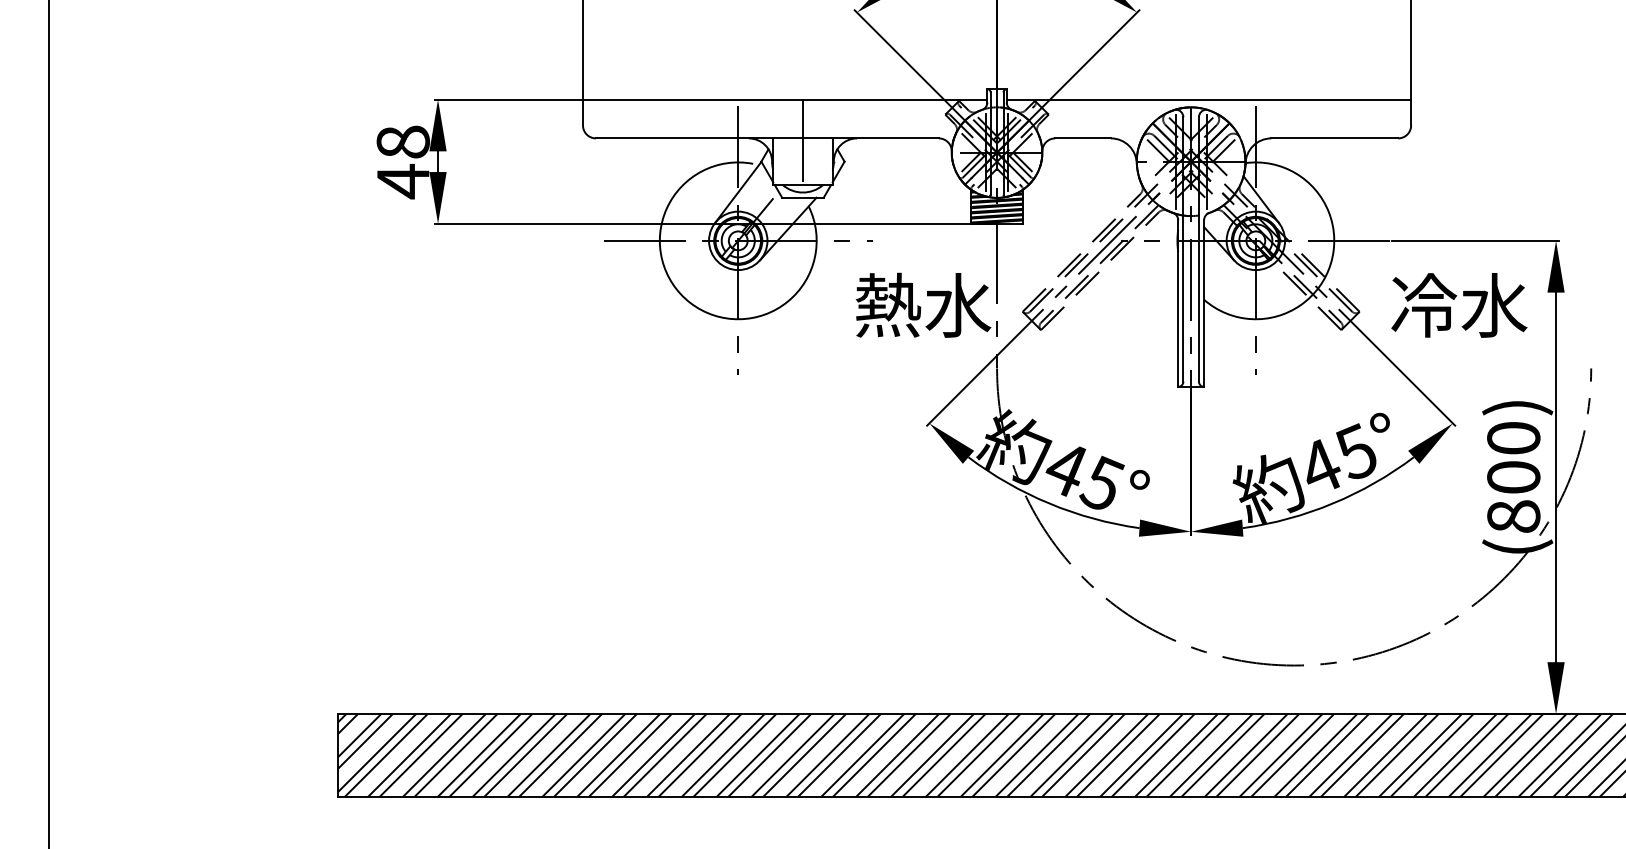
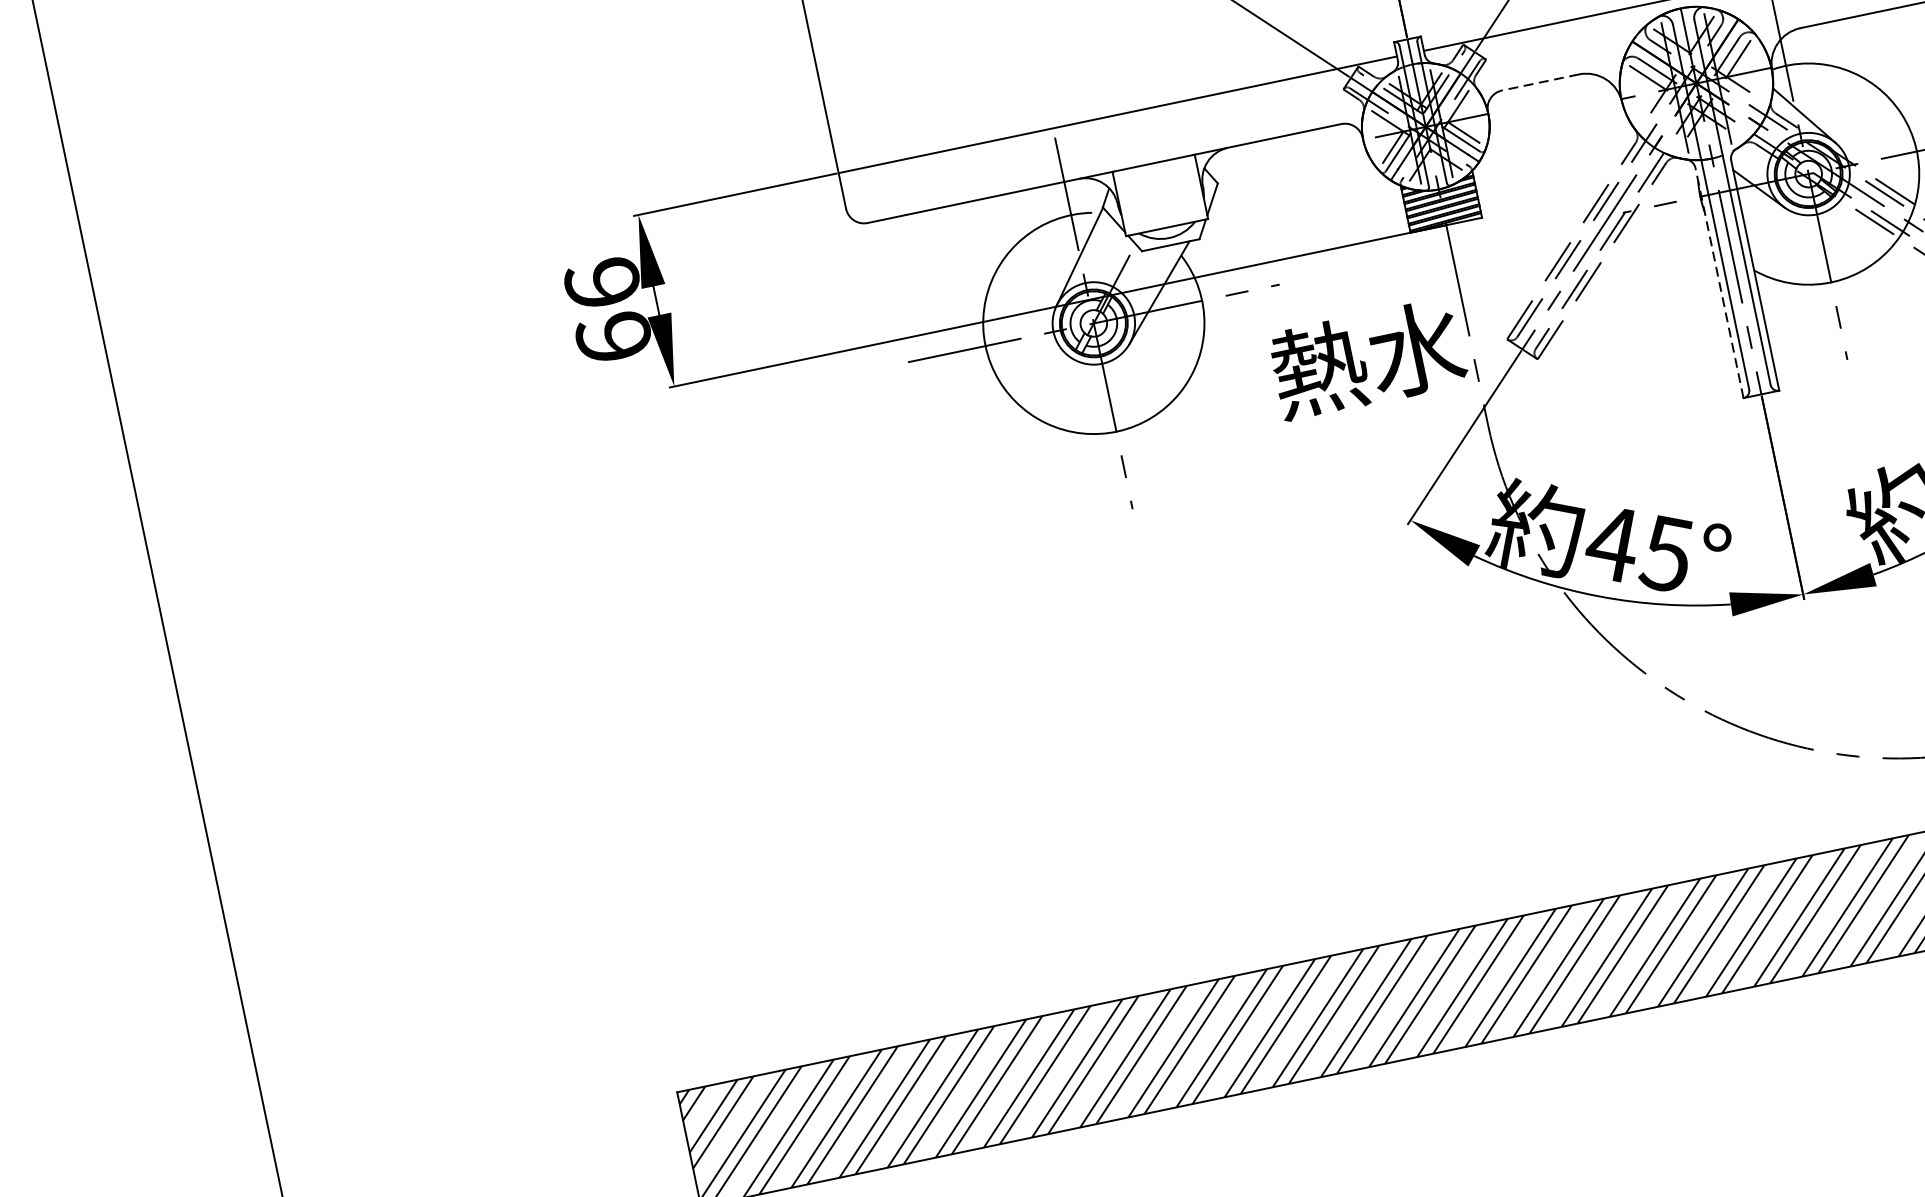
line: (1083, 138) -> (1541, 82), solid -> dashed
line: (802, 141) -> (1153, 167), removed
text: (402, 162) -> (607, 312), 48 -> 66
line: (1178, 303) -> (1719, 282), solid -> dashed

